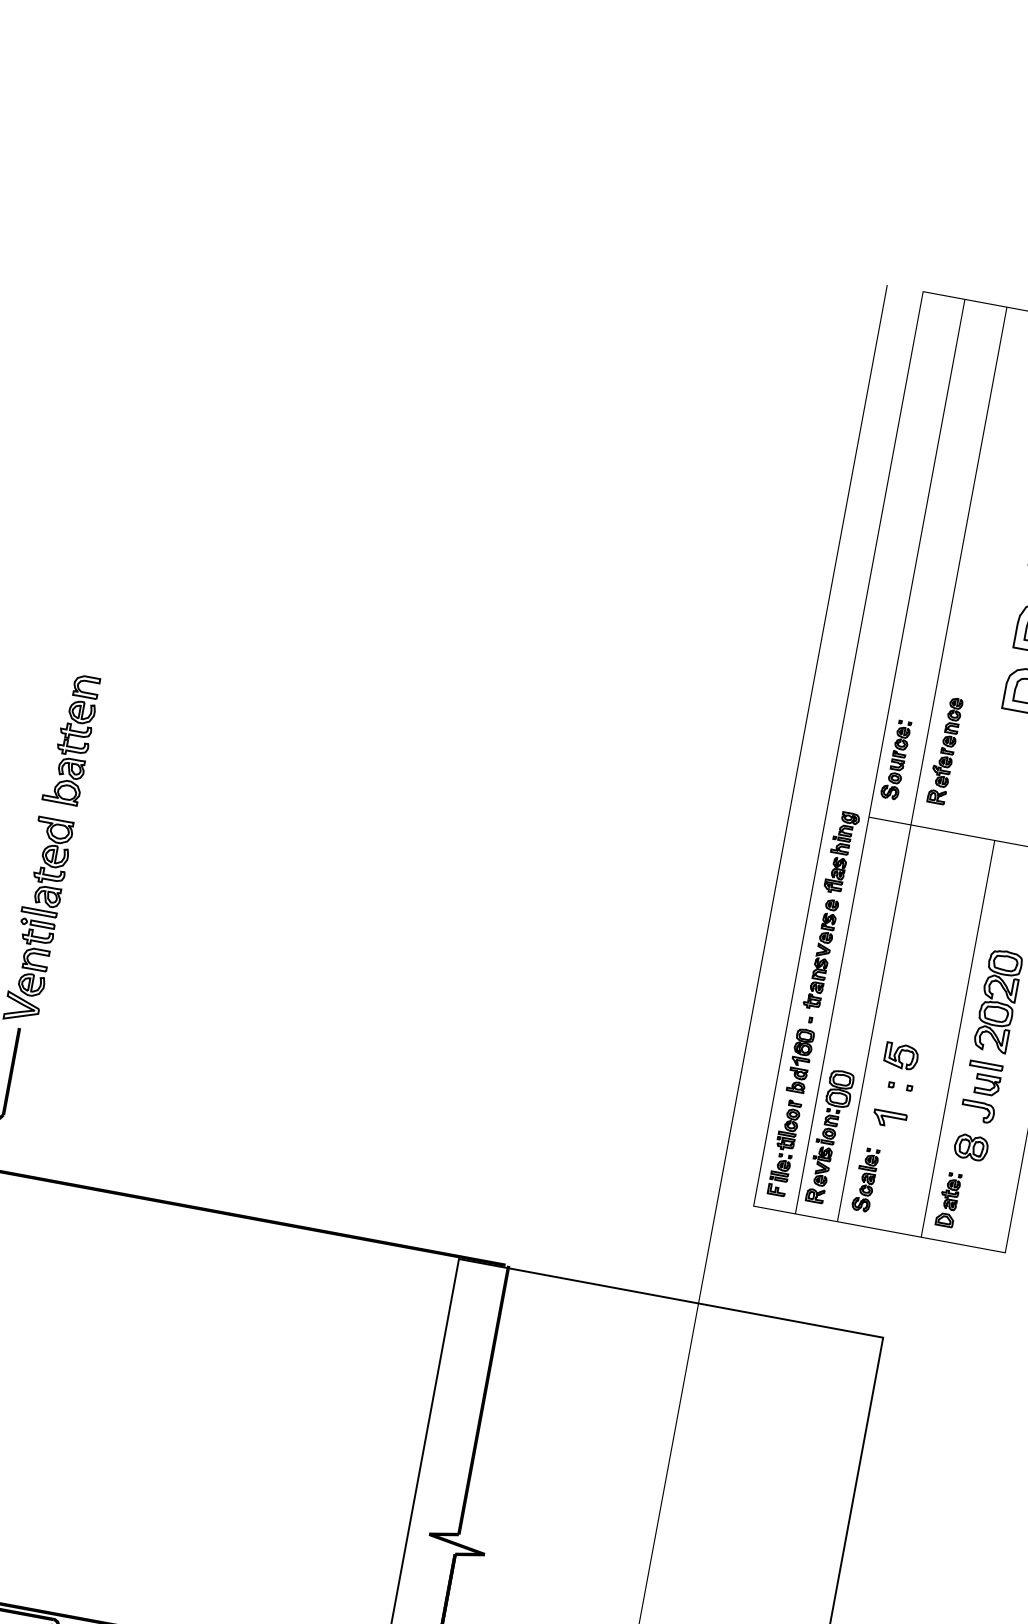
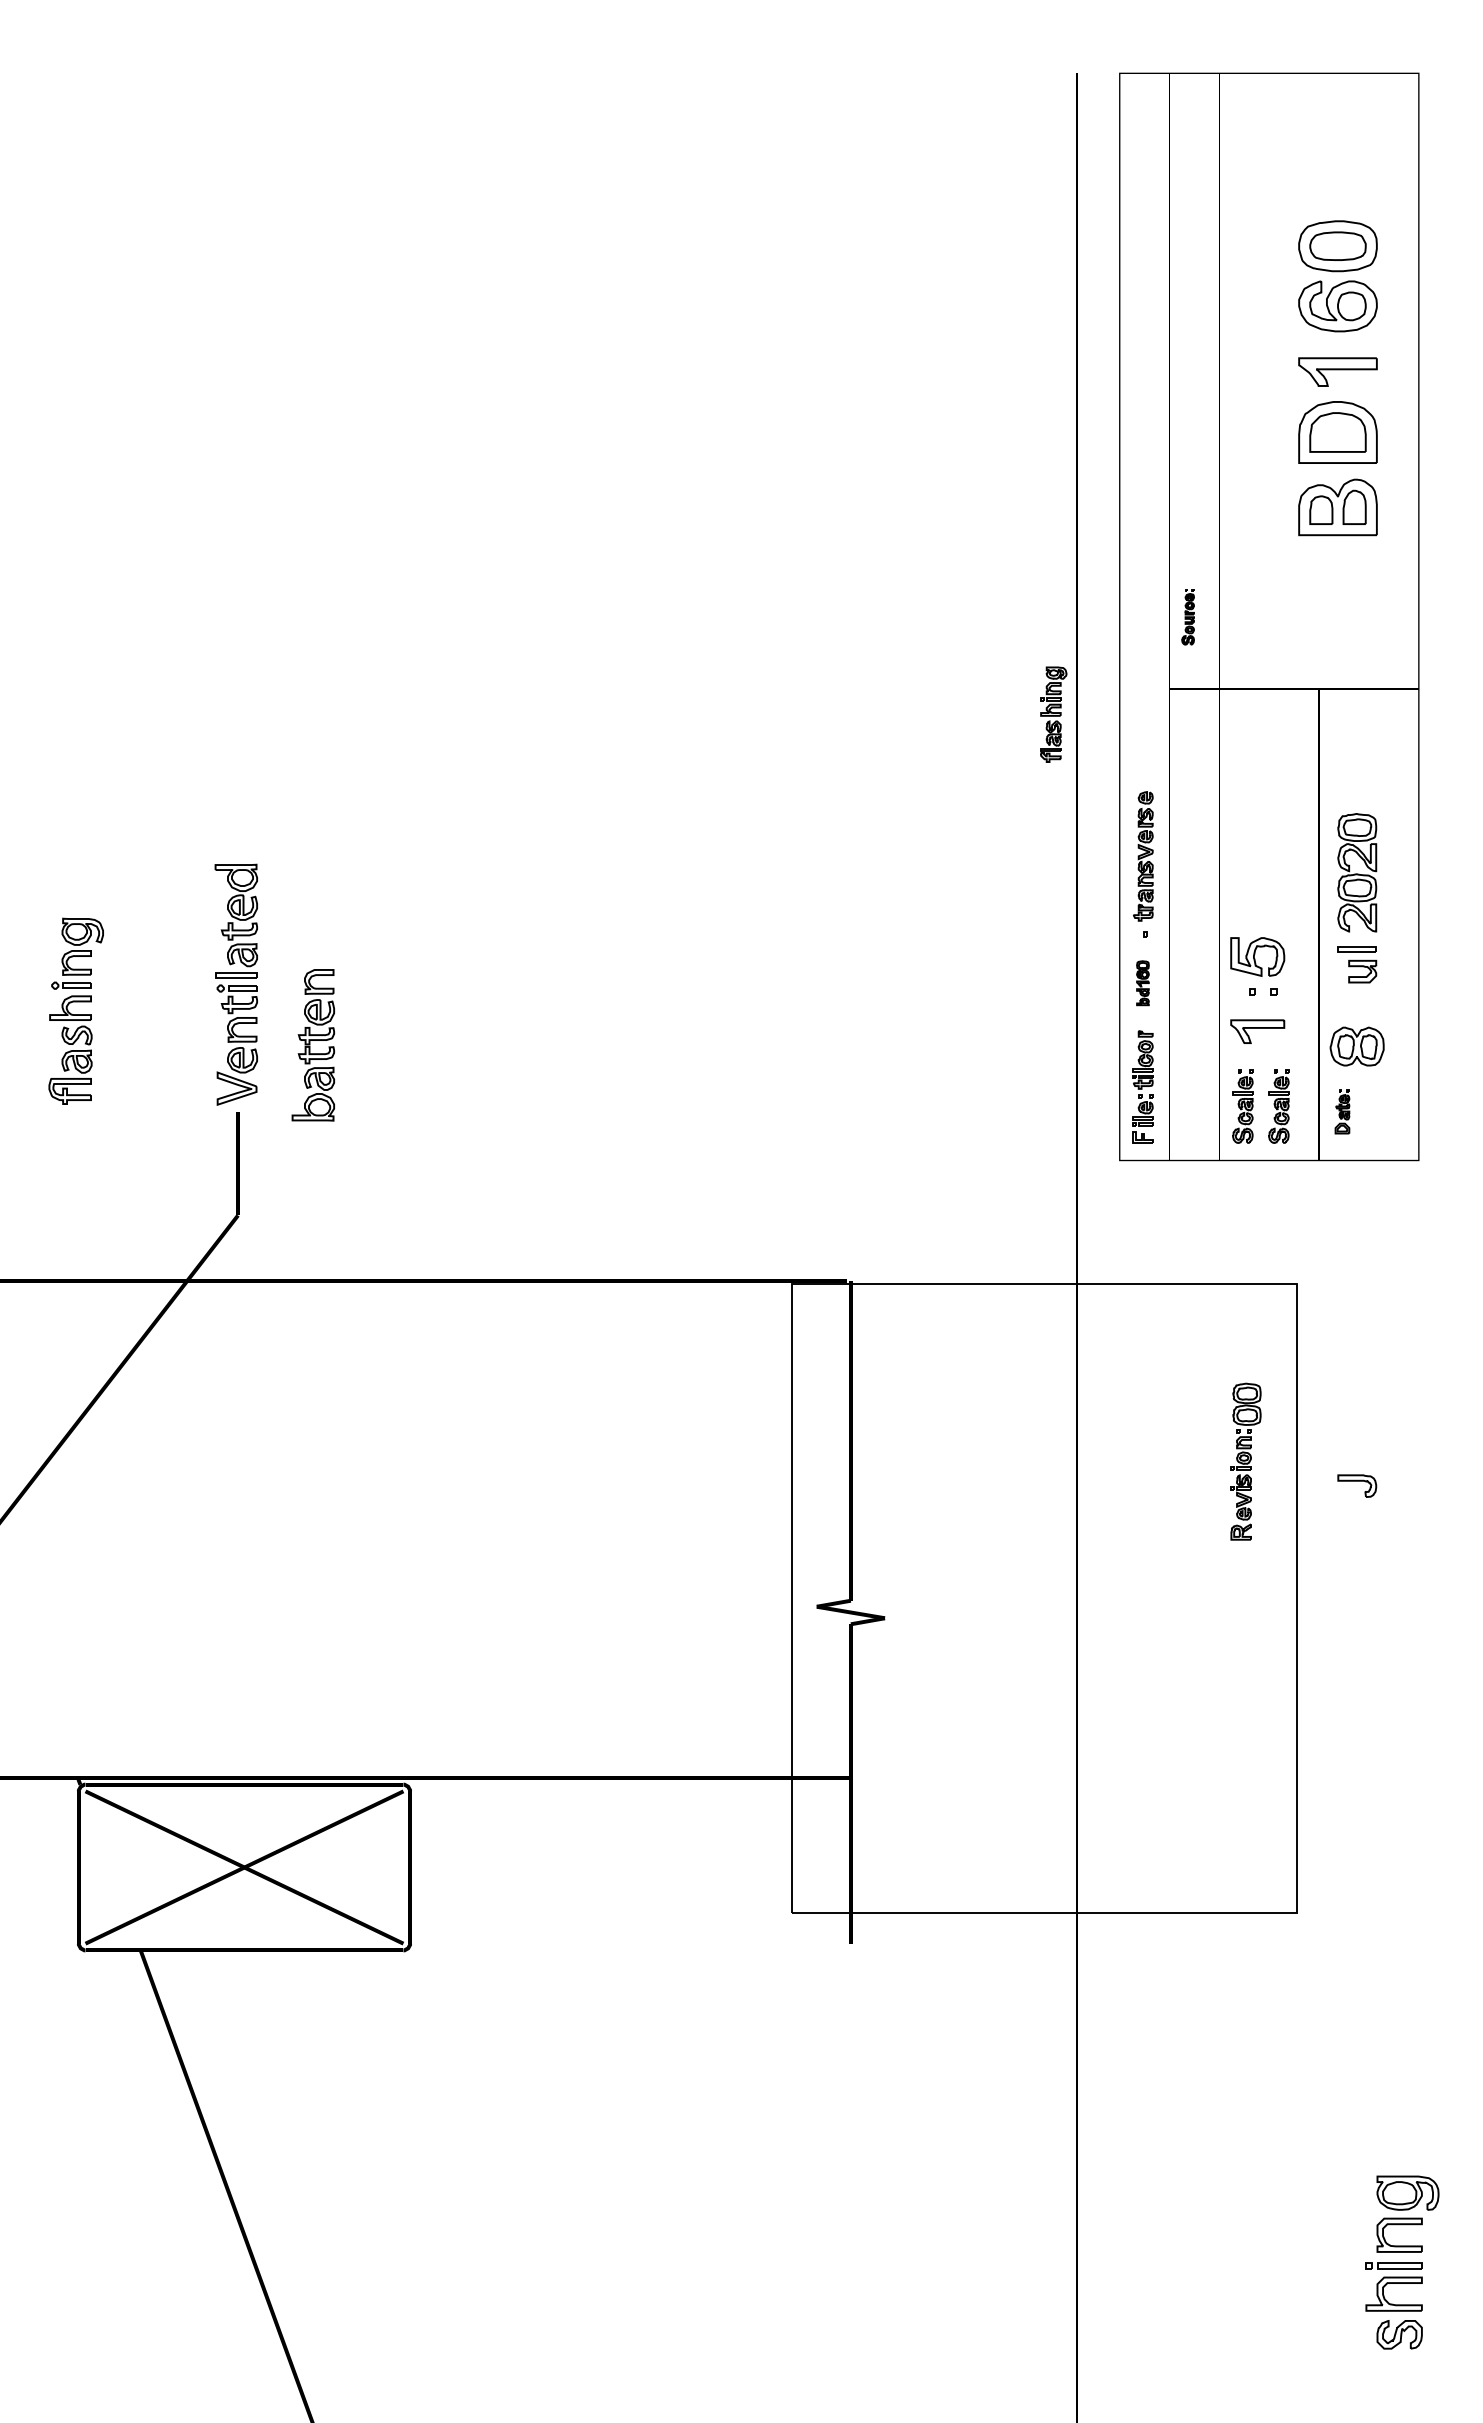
part: (70, 739) -> (312, 1045), moved
part: (944, 750) -> (1242, 596), removed
part: (895, 759) -> (1187, 616), size x0.6
part: (841, 852) -> (1053, 714), moved
part: (901, 1056) -> (1257, 956), size x1.4
part: (800, 1059) -> (1142, 982), size x0.6
part: (978, 1111) -> (1357, 1485), moved
part: (889, 1119) -> (1257, 1031), size x1.4
part: (829, 1136) -> (1245, 1461), moved
part: (971, 1147) -> (1357, 1046), size x1.4
part: (895, 1185) -> (1278, 1106), added
part: (948, 1199) -> (1342, 1111), size x0.7

